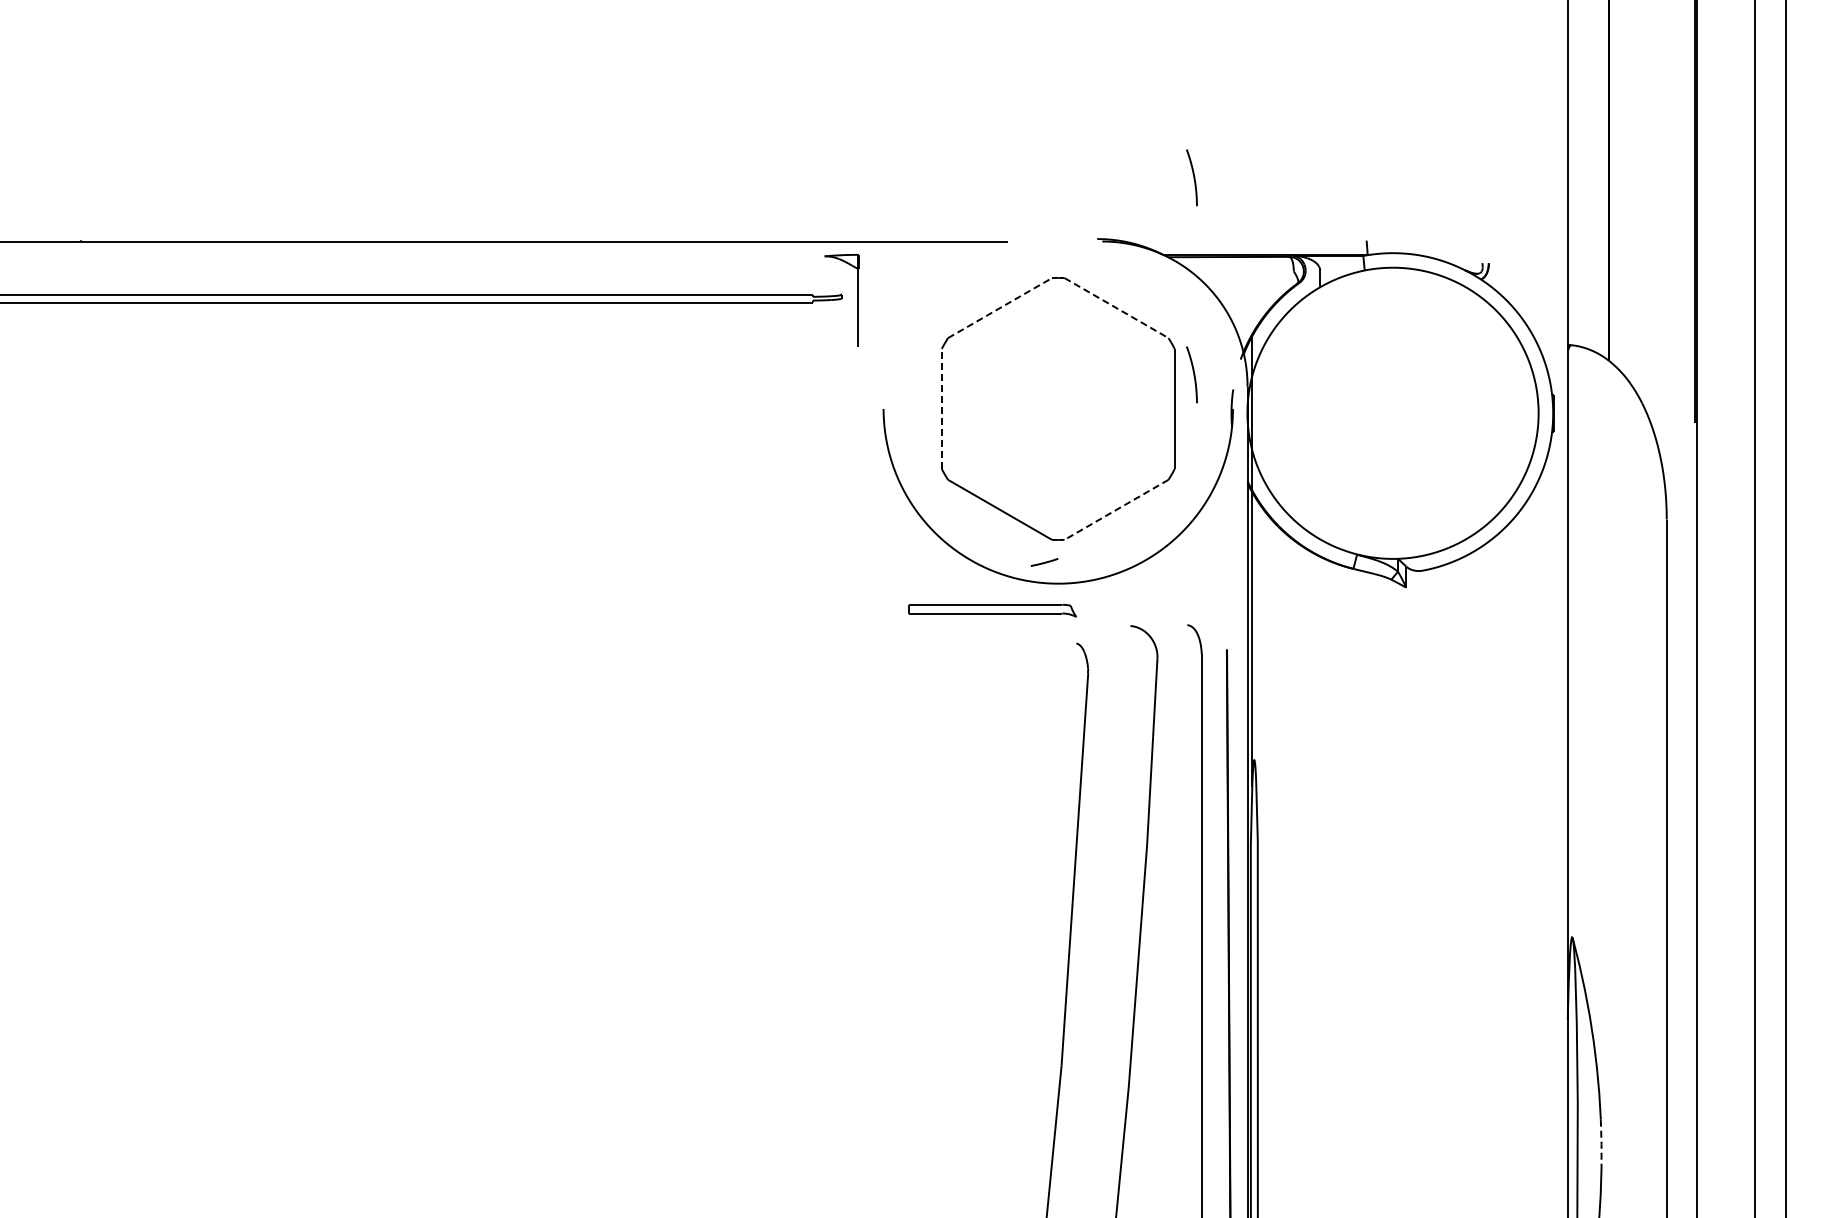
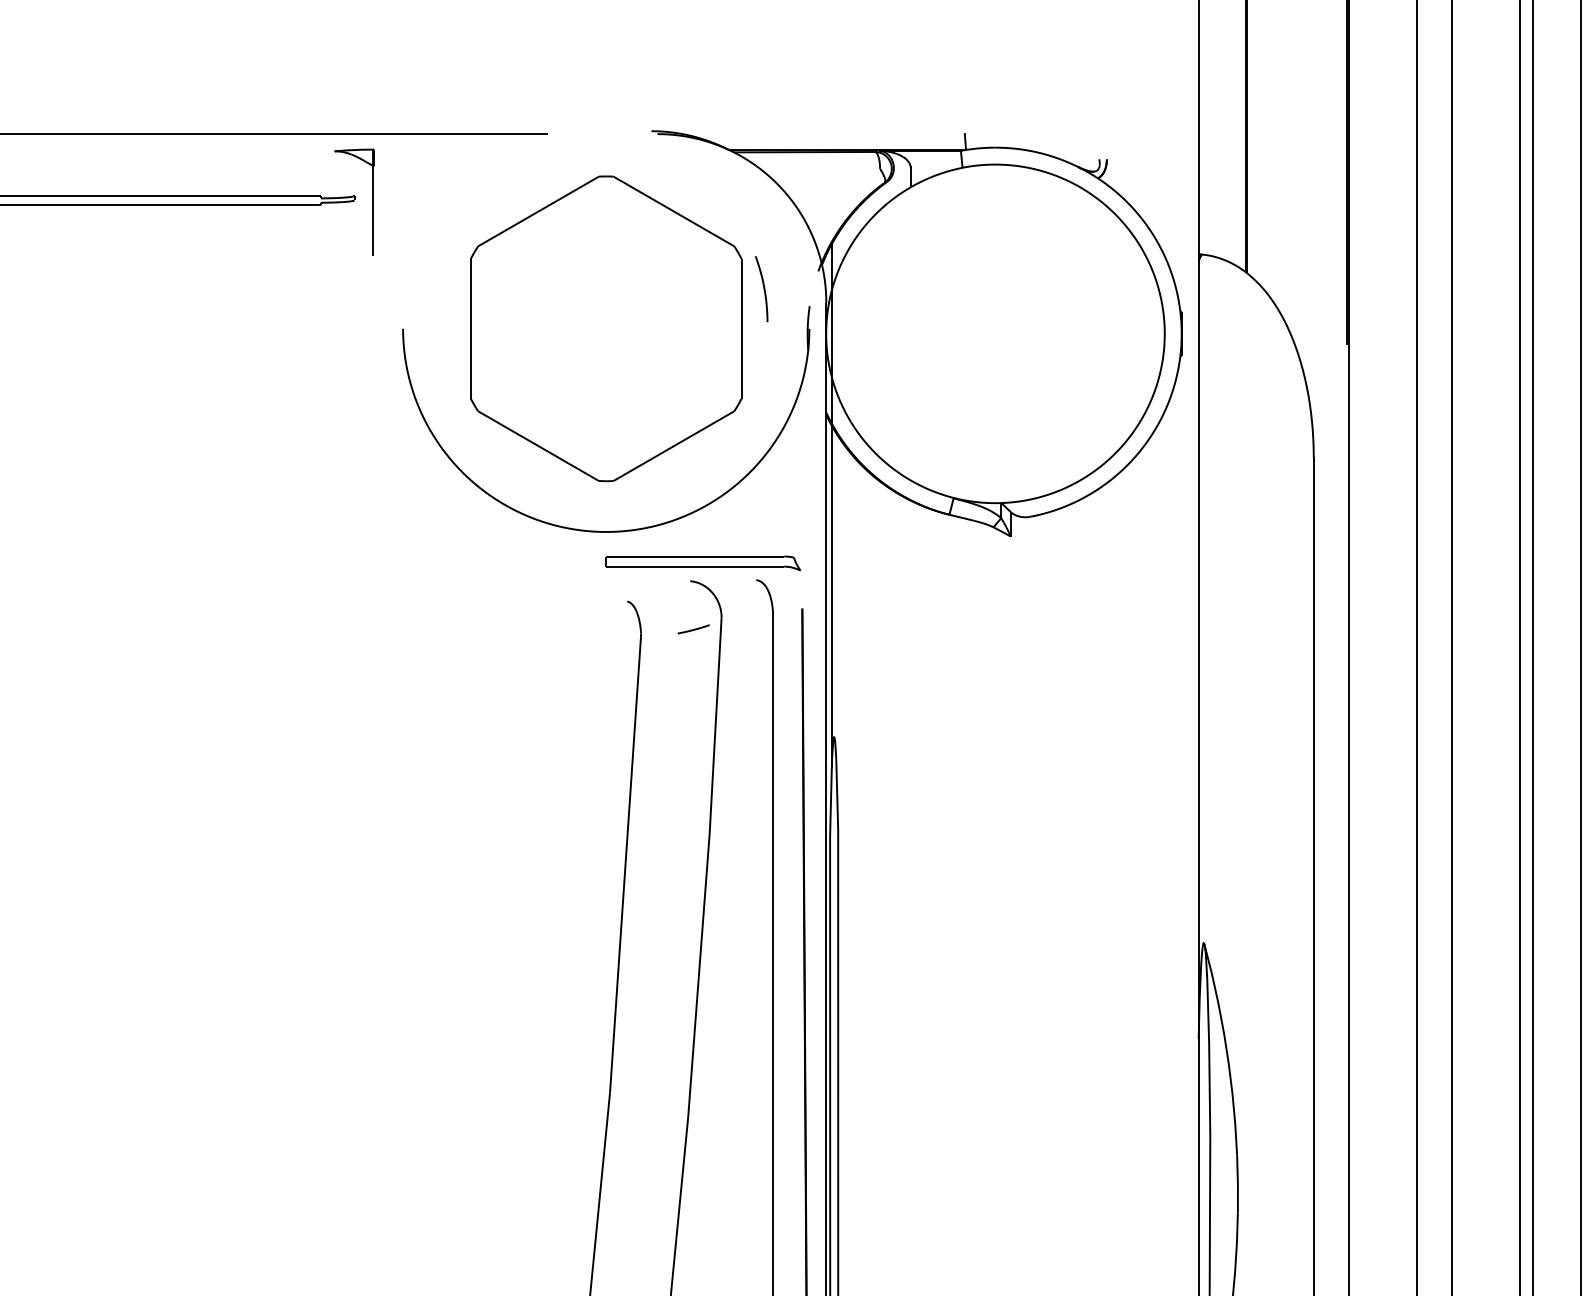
curve: (1193, 177) -> (763, 59), removed
line: (1000, 307) -> (539, 210), dashed -> solid
line: (1116, 308) -> (673, 211), dashed -> solid
line: (941, 408) -> (470, 328), dashed -> solid
line: (1116, 510) -> (673, 446), dashed -> solid
line: (1044, 562) -> (693, 629), moved
part: (992, 610) -> (702, 563), moved
line: (1601, 1144) -> (1237, 1184), dashed -> solid

